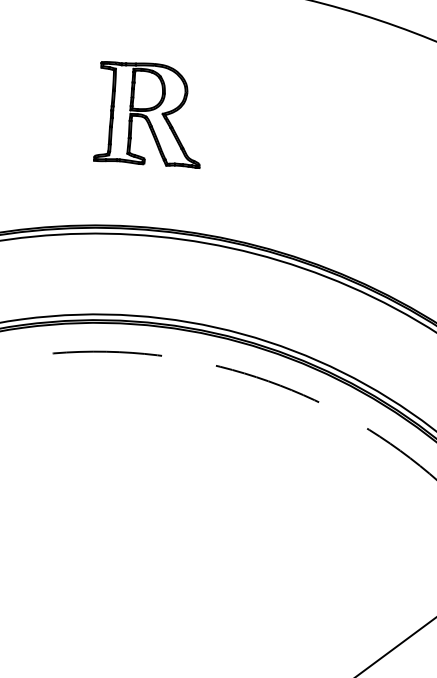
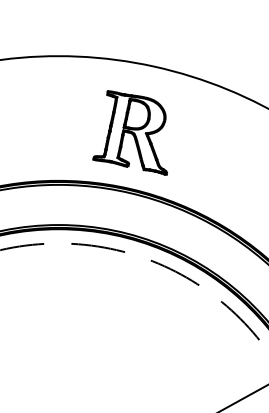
part: (139, 115) -> (129, 132), size x1.43

